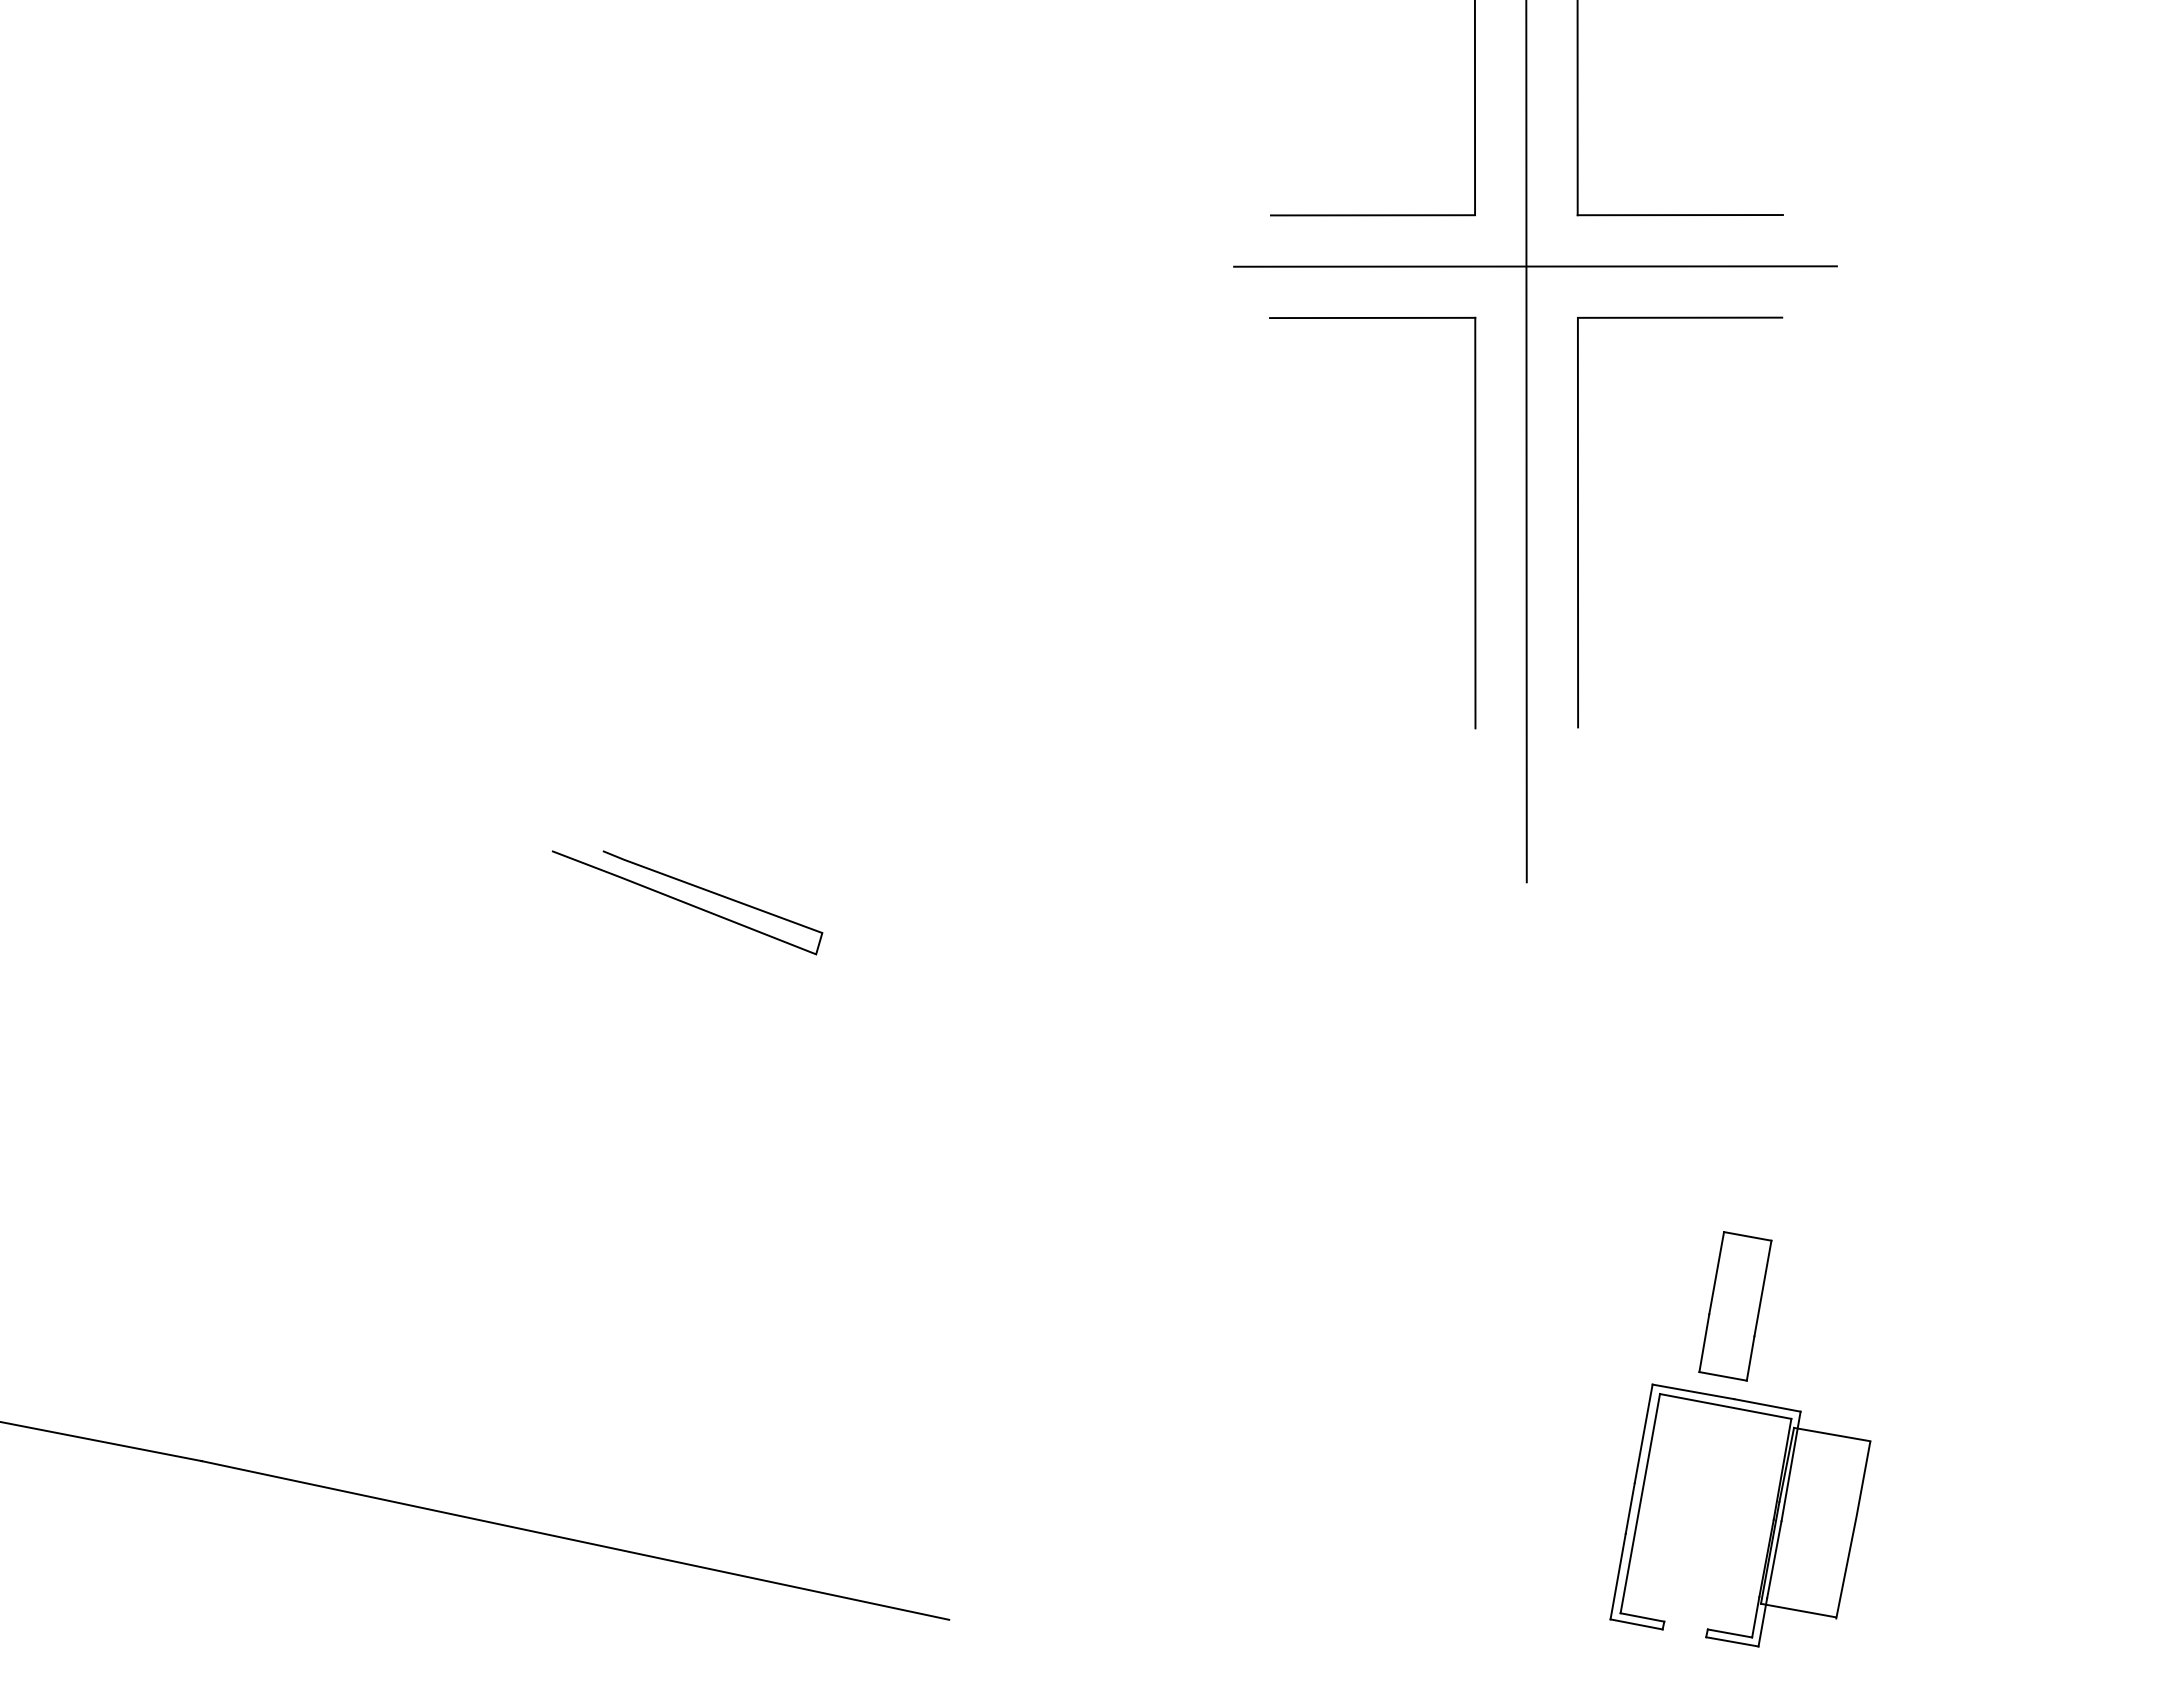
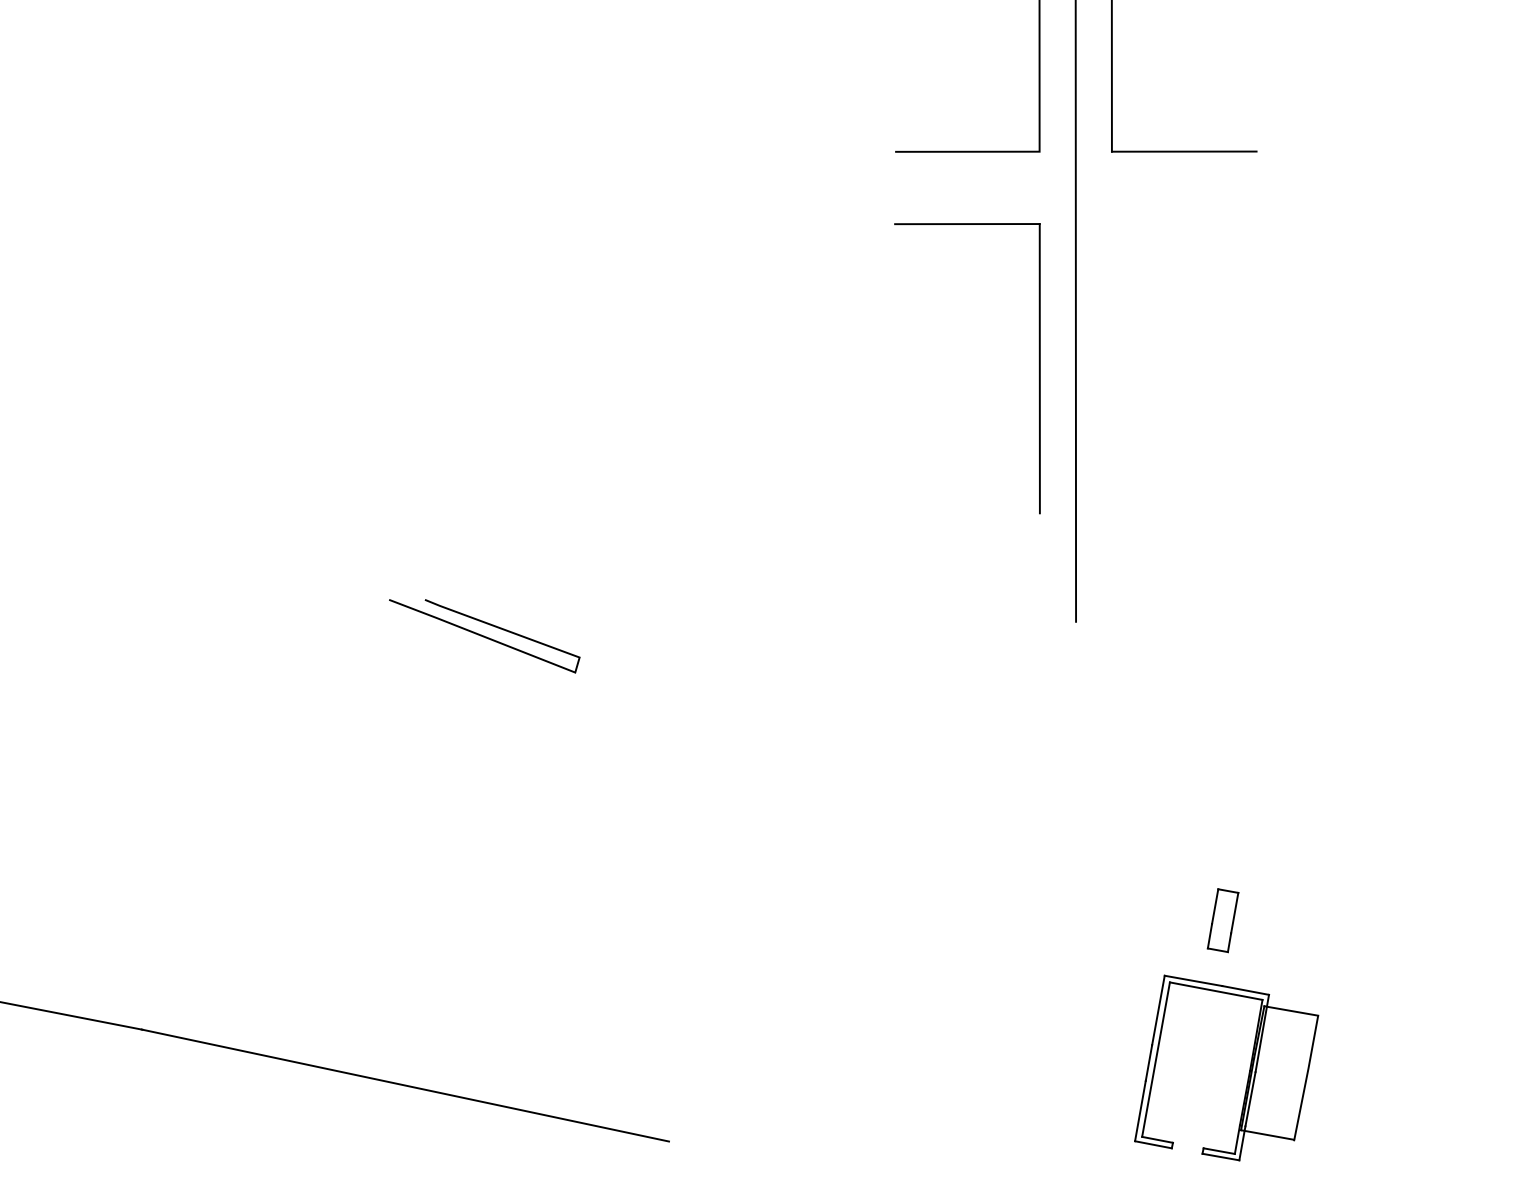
line: (1535, 266) -> (1082, 187), removed
line: (1578, 522) -> (1112, 368), removed
part: (1735, 1306) -> (1223, 920), size x0.6

